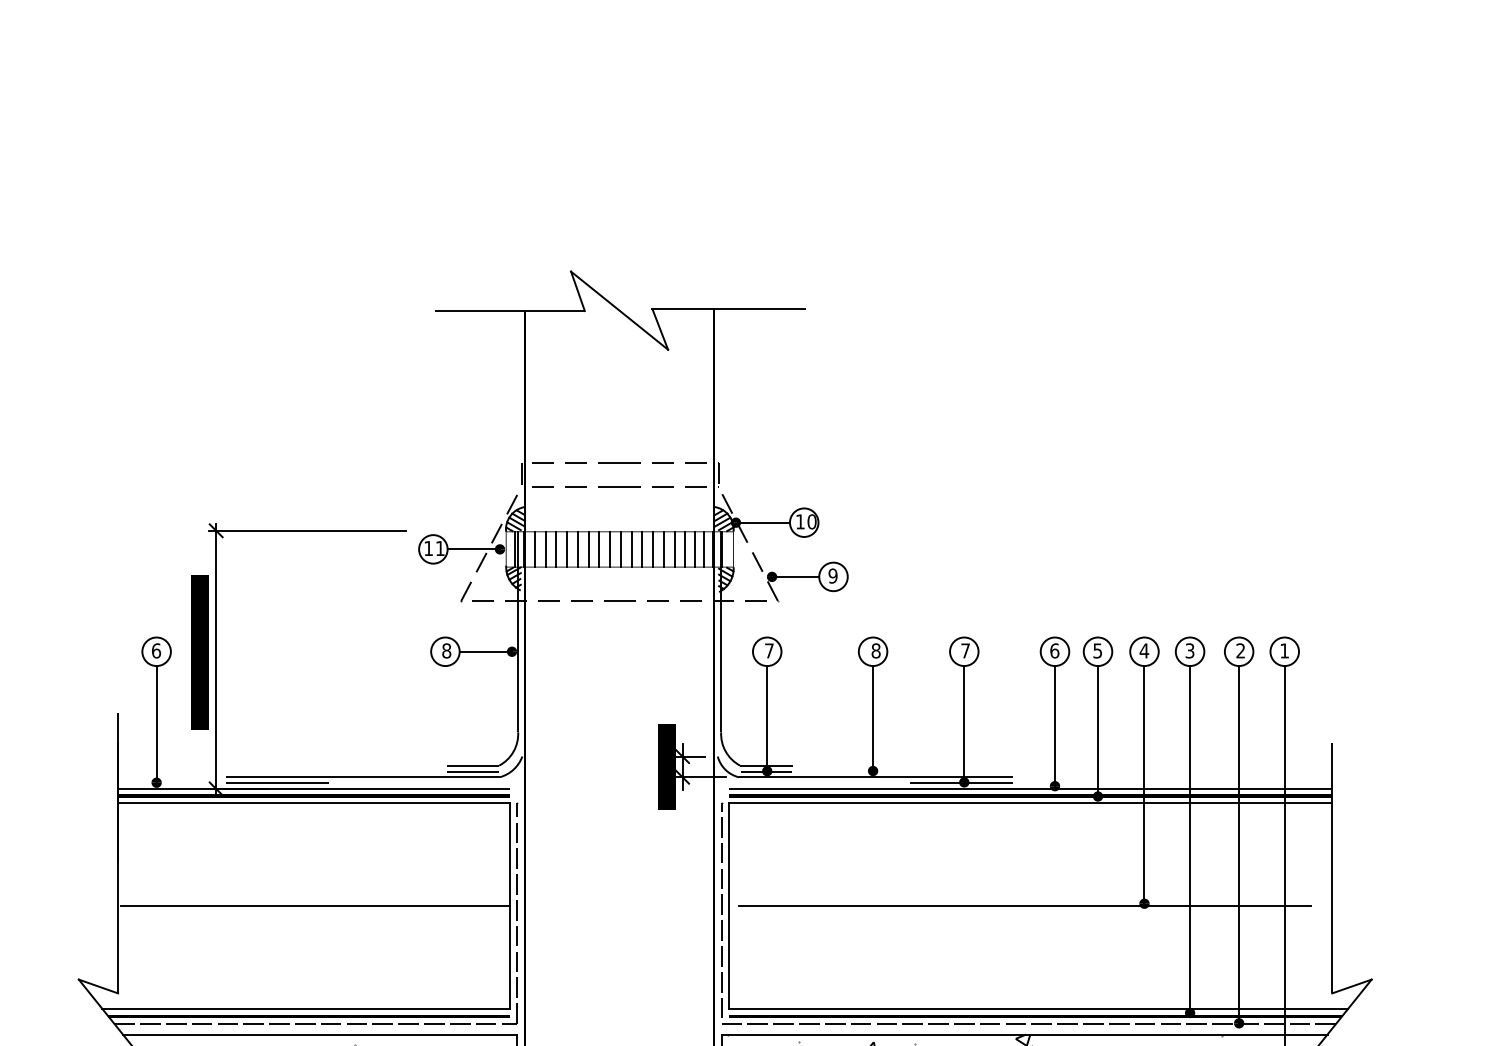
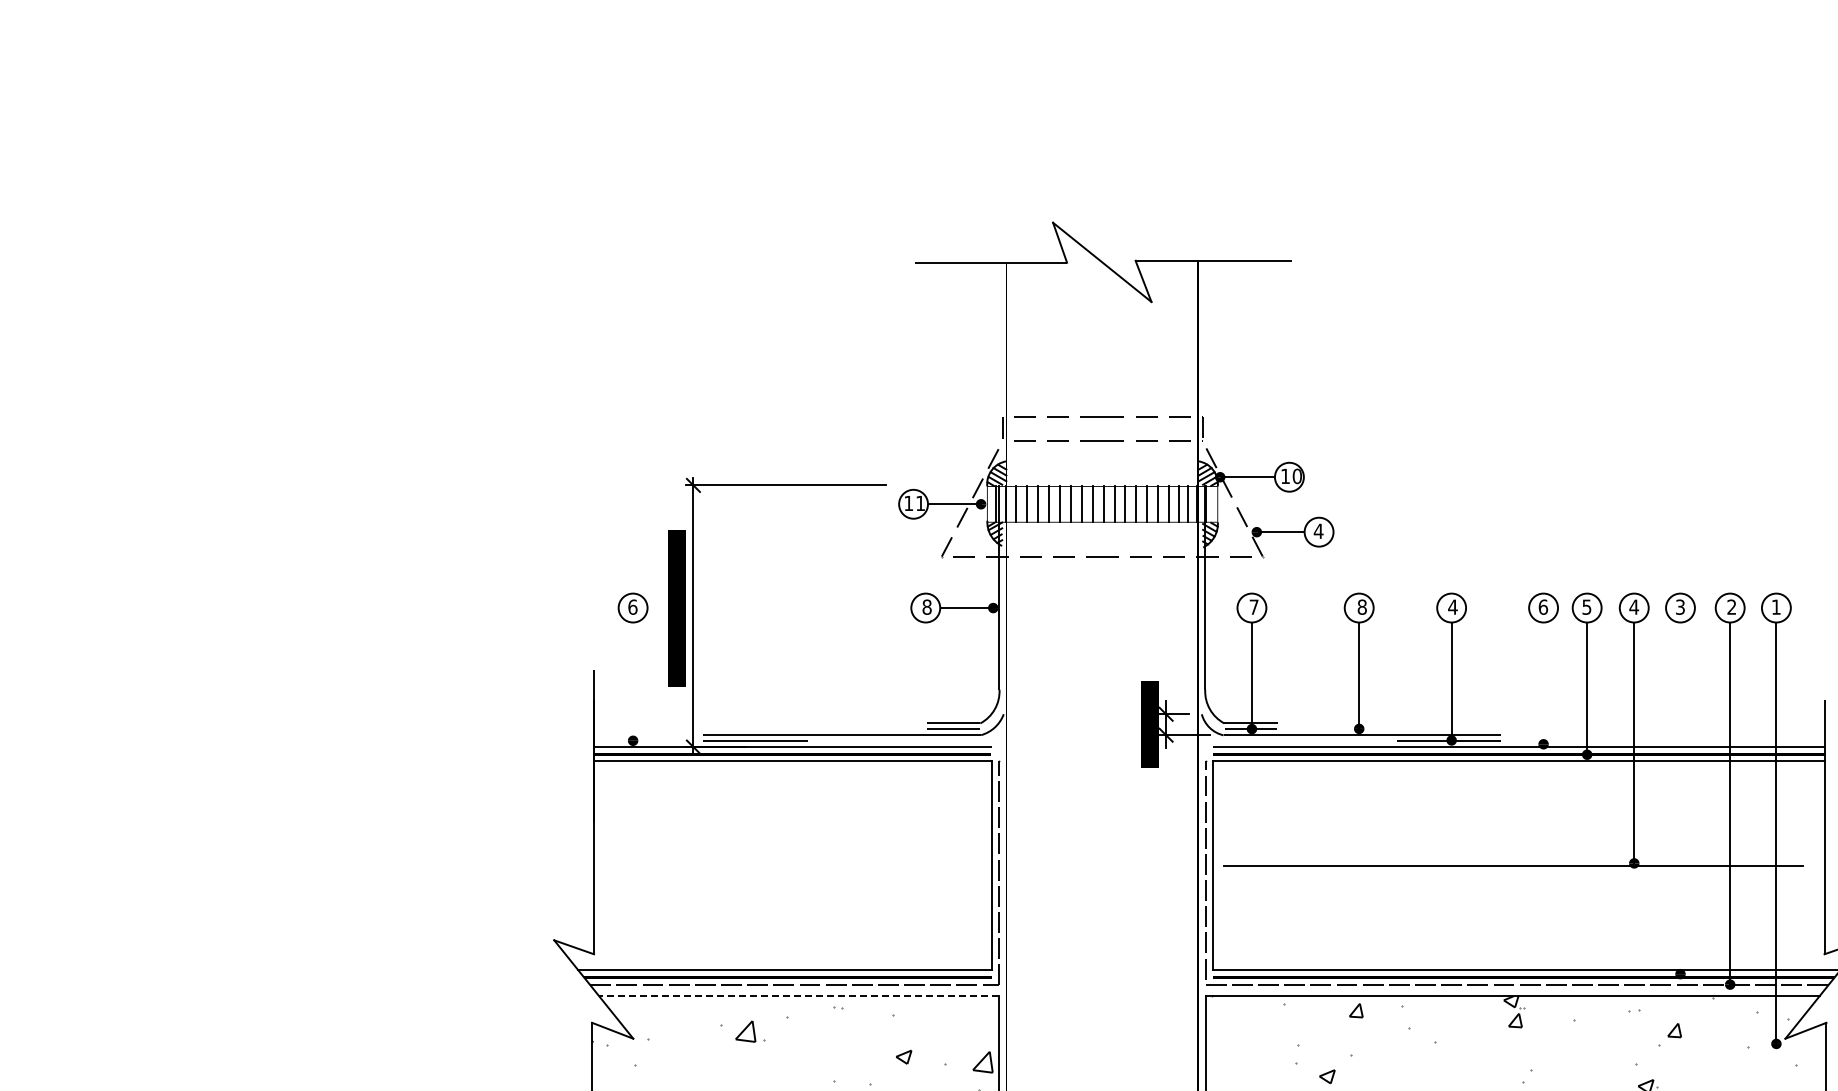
text: (832, 576) -> (1318, 531), 9 -> 4
text: (965, 650) -> (1452, 606), 7 -> 4
line: (157, 725) -> (633, 682), removed
line: (1054, 726) -> (1543, 683), removed
line: (1190, 839) -> (1680, 798), removed
line: (314, 905) -> (793, 865), removed
line: (319, 1034) -> (798, 995), solid -> dashed

